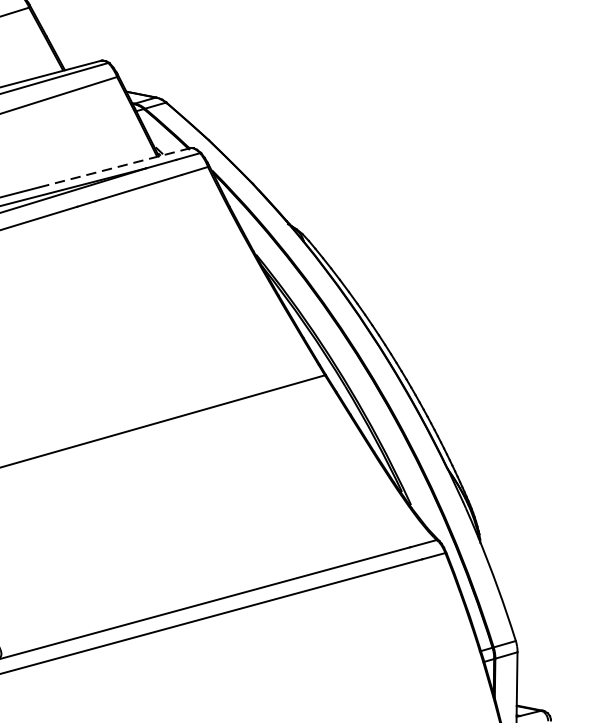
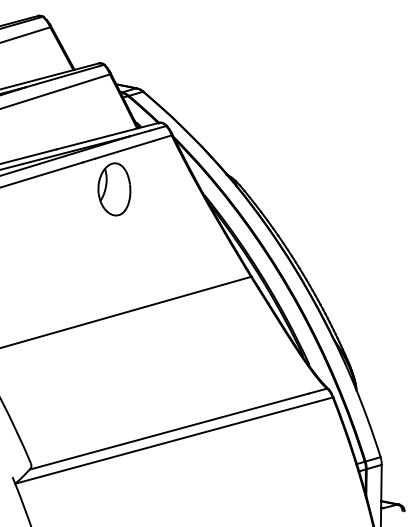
line: (113, 168) -> (107, 136), dashed -> solid
part: (123, 246) -> (114, 189), added

